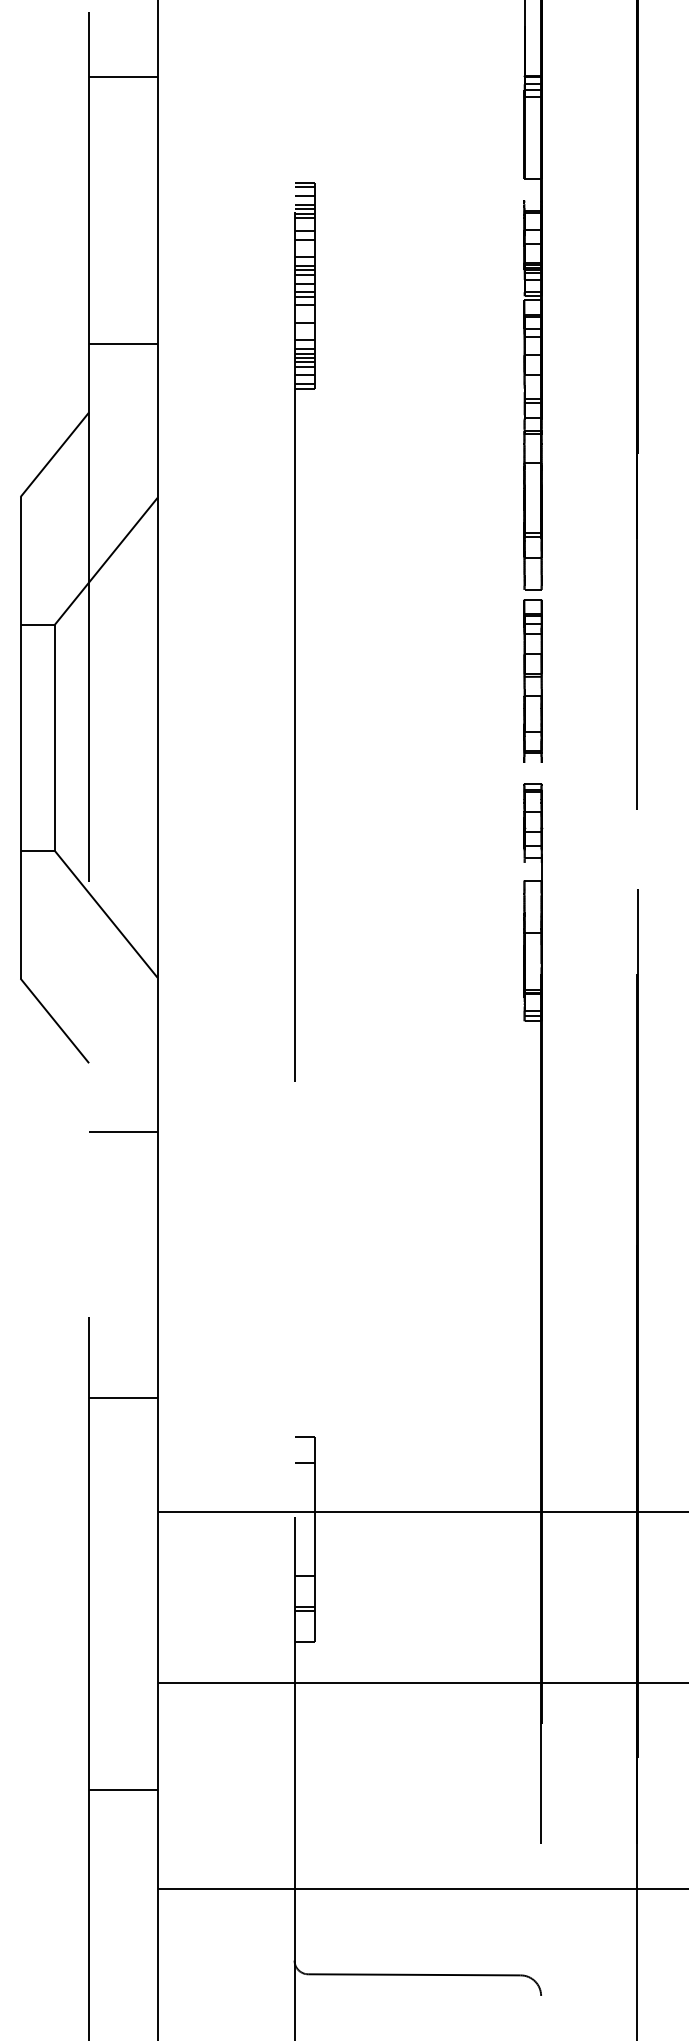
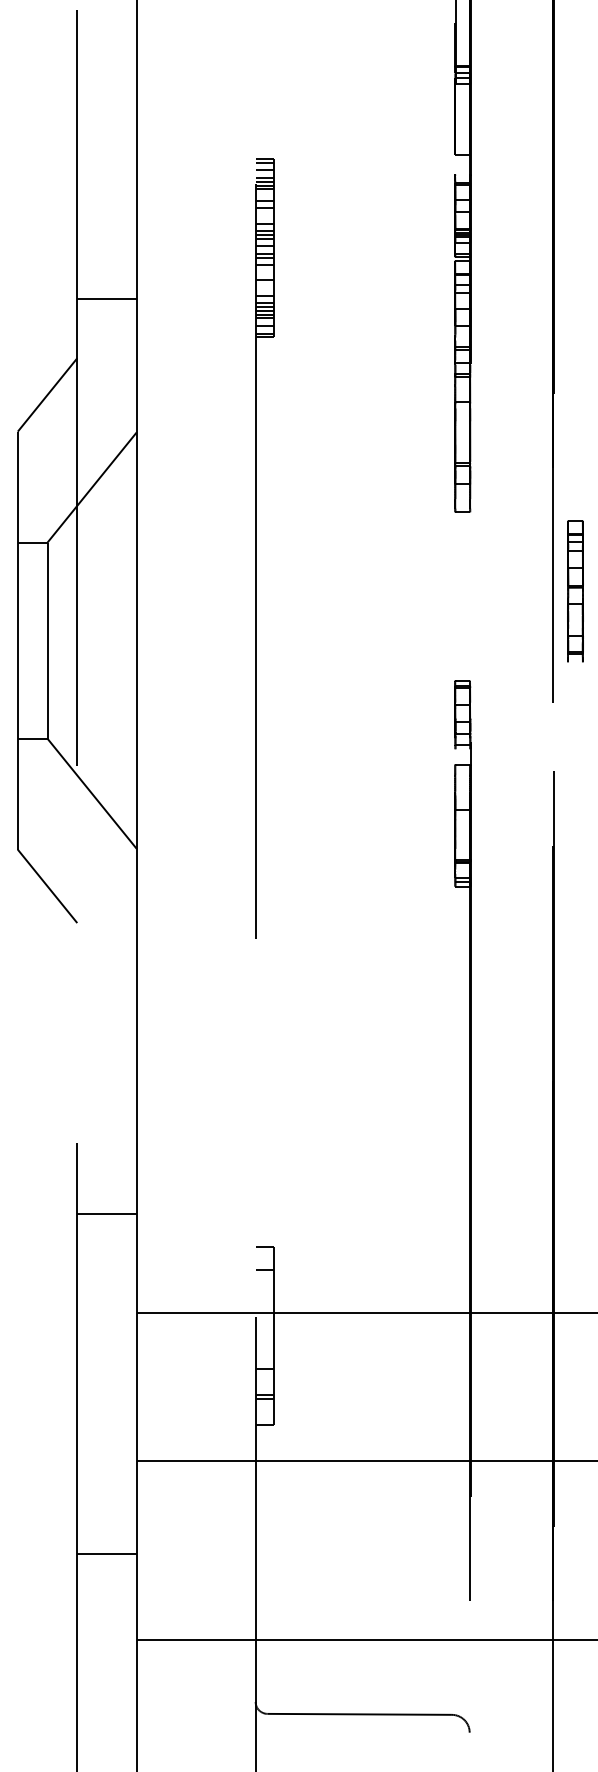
line: (123, 77) -> (107, 67), removed
part: (532, 680) -> (575, 590), moved
line: (123, 1131) -> (107, 982), removed

